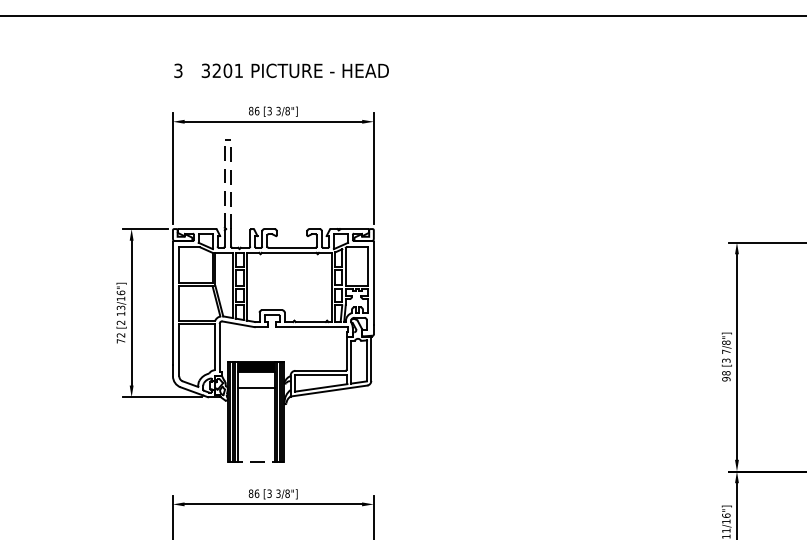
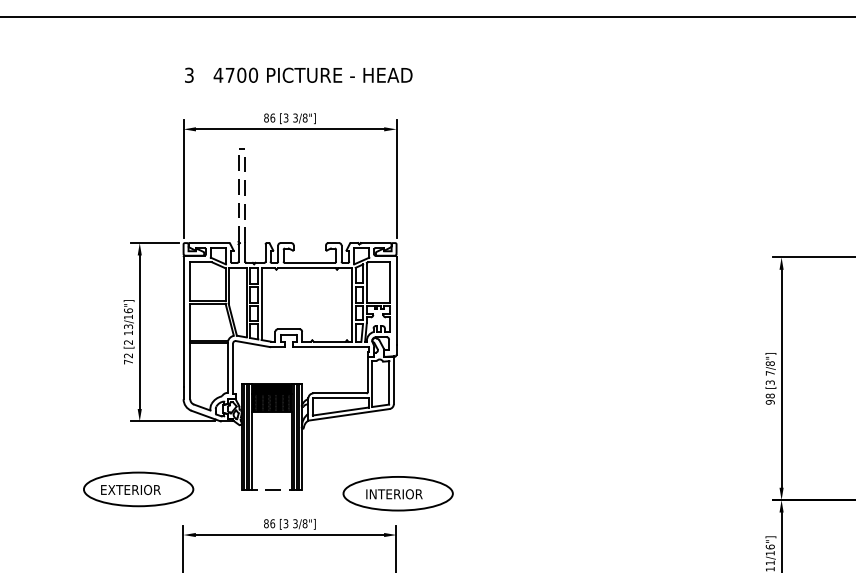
text: (222, 70) -> (236, 74), 3201 -> 4700
hatch: (255, 379) -> (271, 402), added
part: (130, 461) -> (138, 489), added
part: (374, 465) -> (397, 493), added

